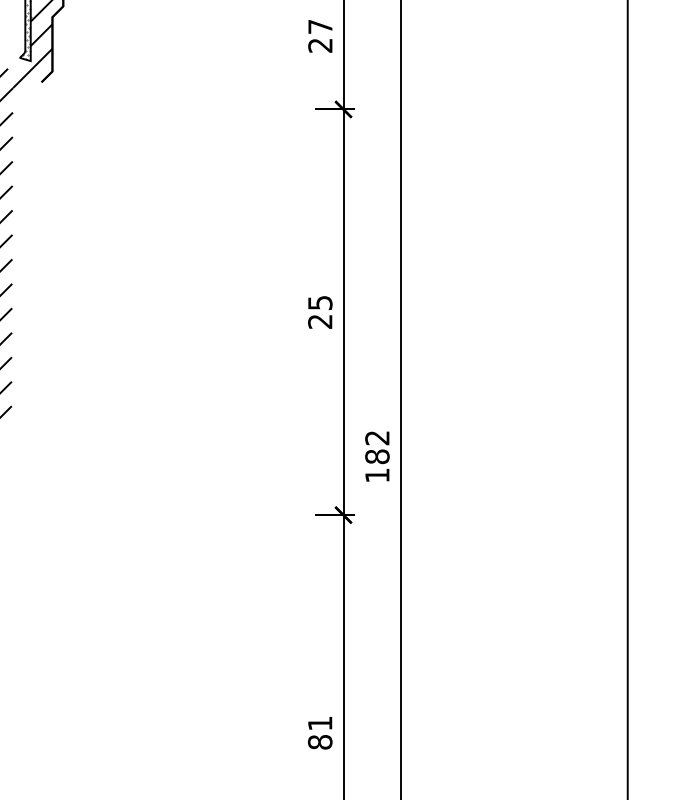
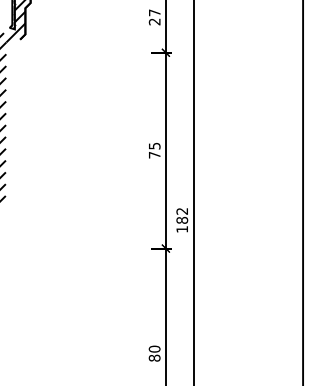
text: (319, 322) -> (154, 155), 25 -> 75
text: (319, 722) -> (154, 348), 81 -> 80

